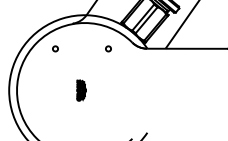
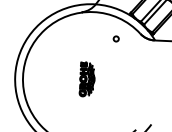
circle: (55, 48) -> (63, 36), removed
part: (81, 90) -> (87, 79), size x1.67

